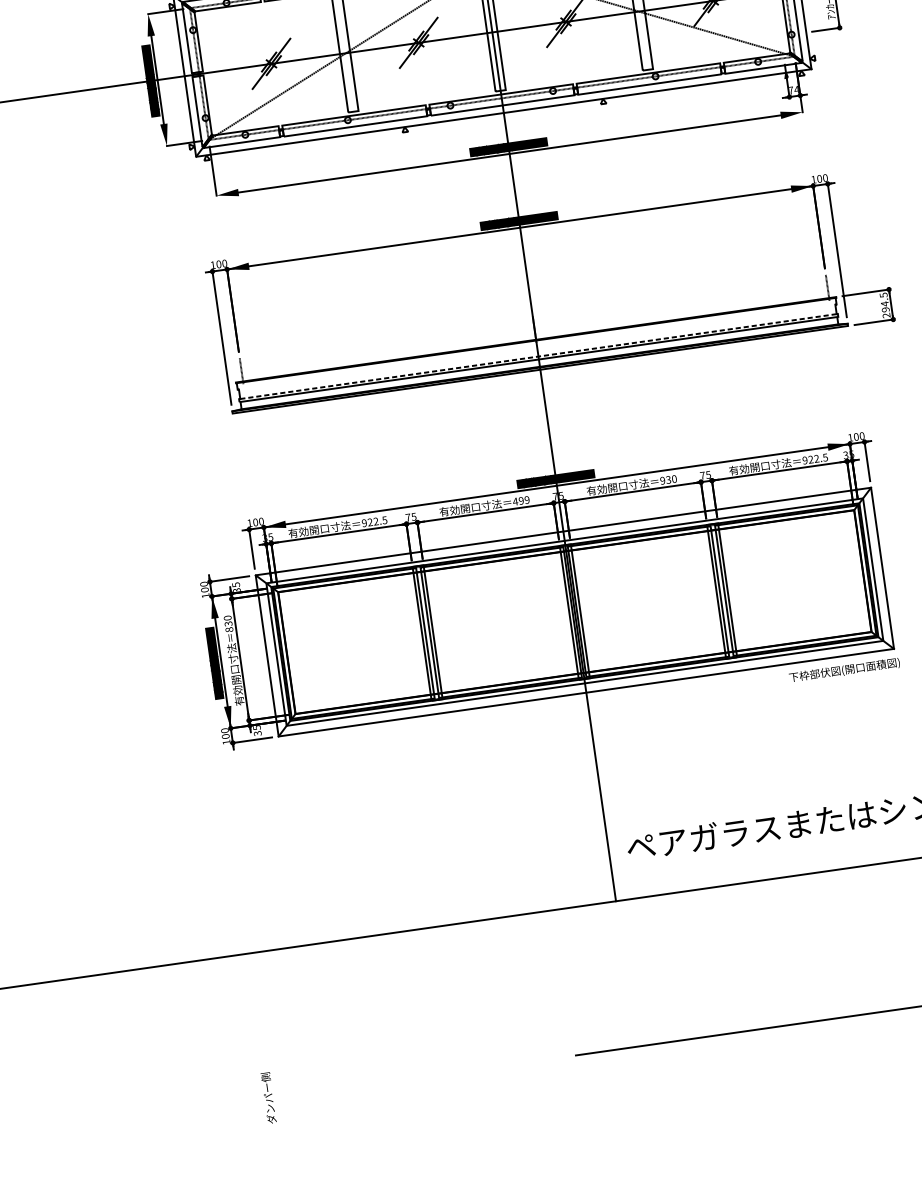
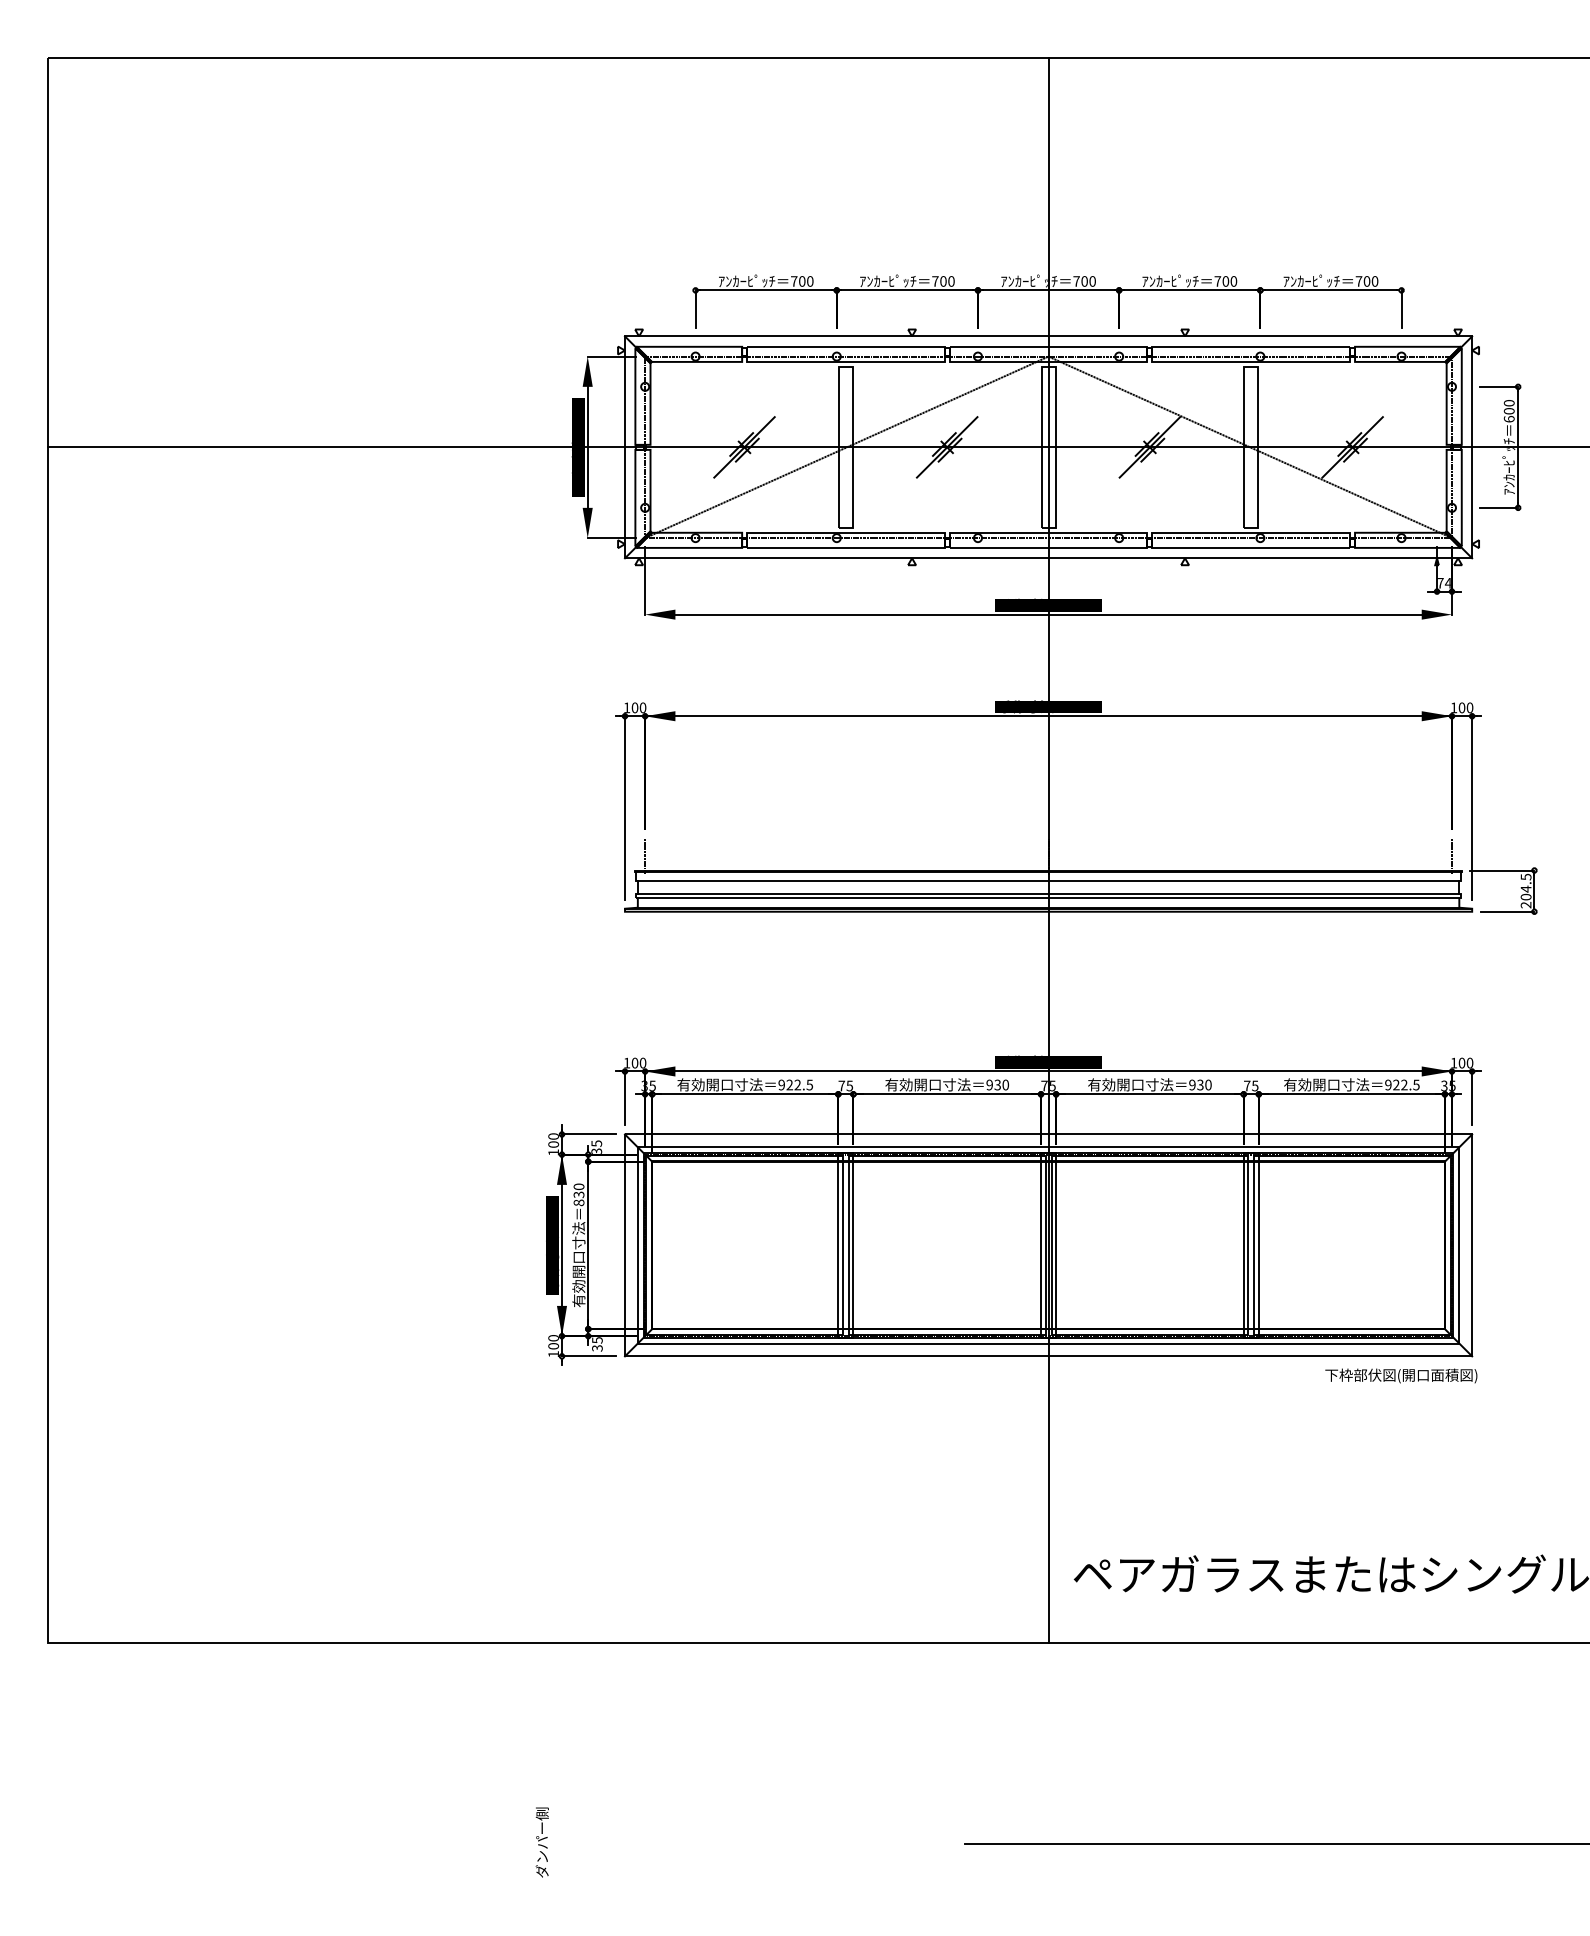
text: (886, 310) -> (1526, 897), 294.5 -> 204.5
line: (537, 347) -> (1048, 880), added
line: (538, 356) -> (1048, 893), dashed -> solid
text: (521, 500) -> (997, 1084), 499 -> 930

